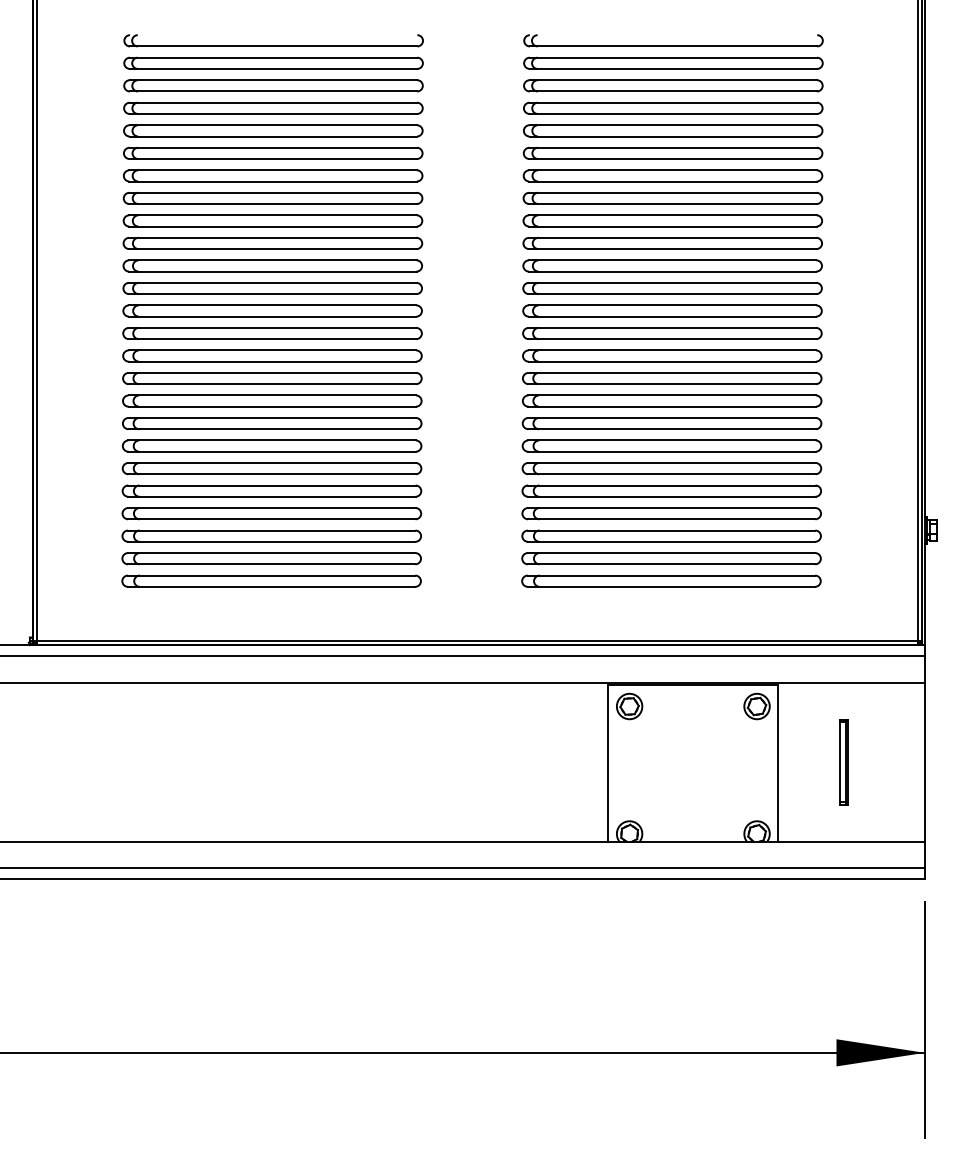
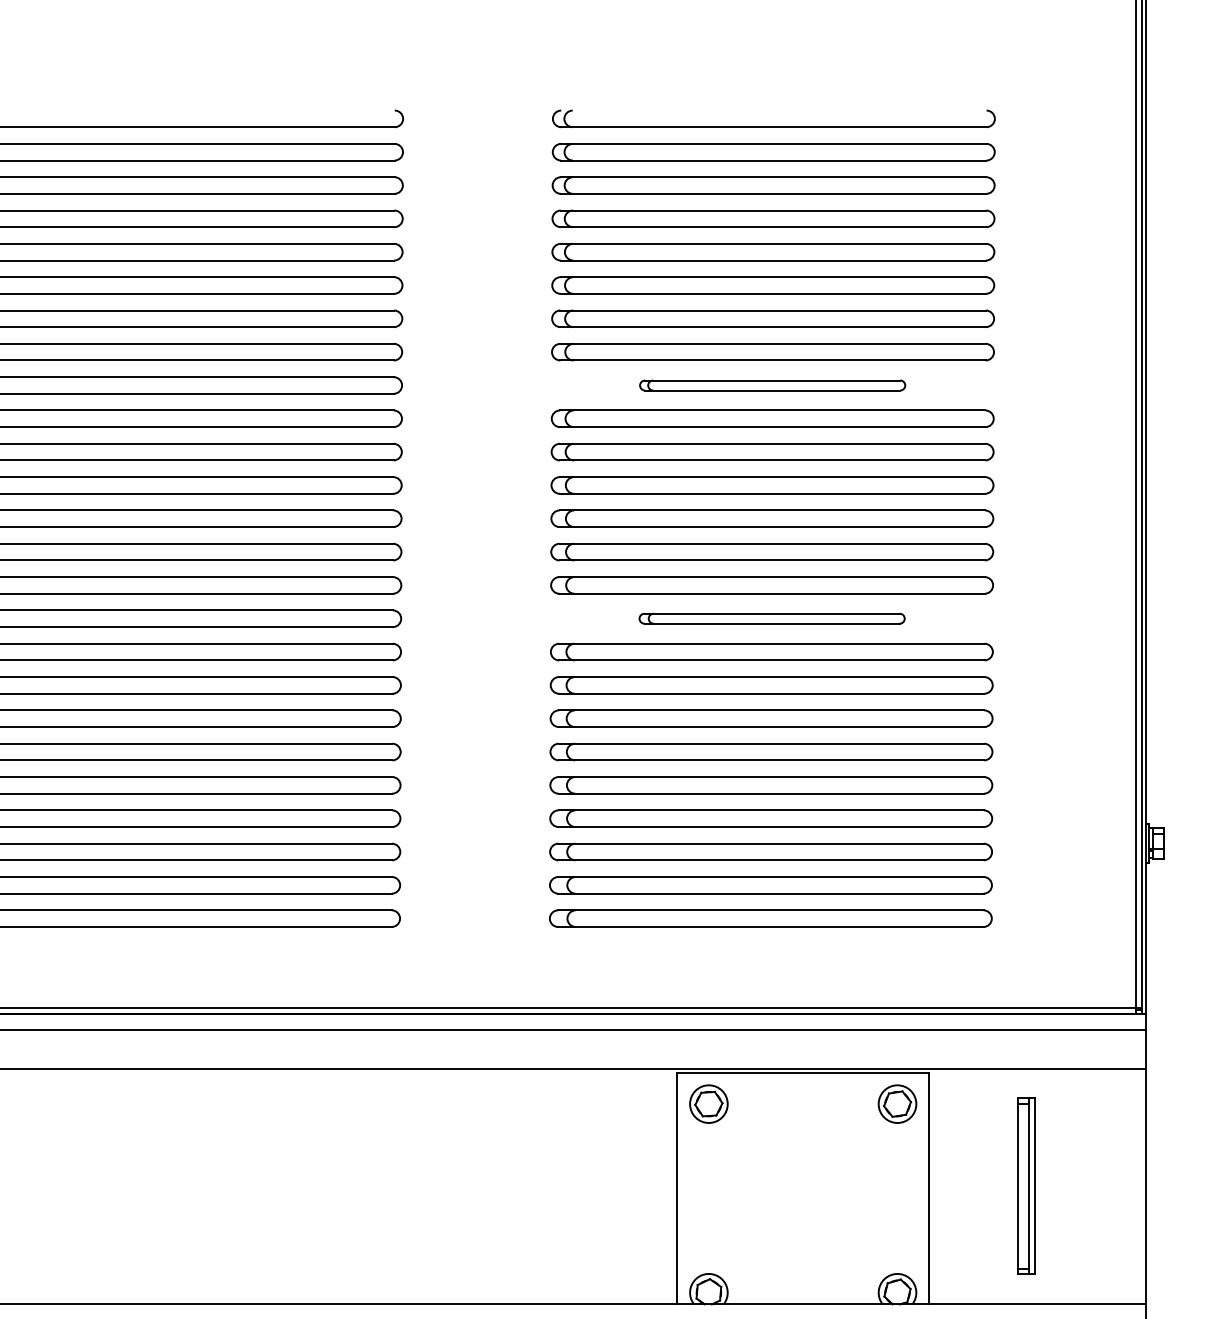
part: (672, 220) -> (772, 384), size x0.6
part: (672, 378) -> (772, 618), size x0.6
part: (843, 762) -> (1025, 1186), size x1.4

